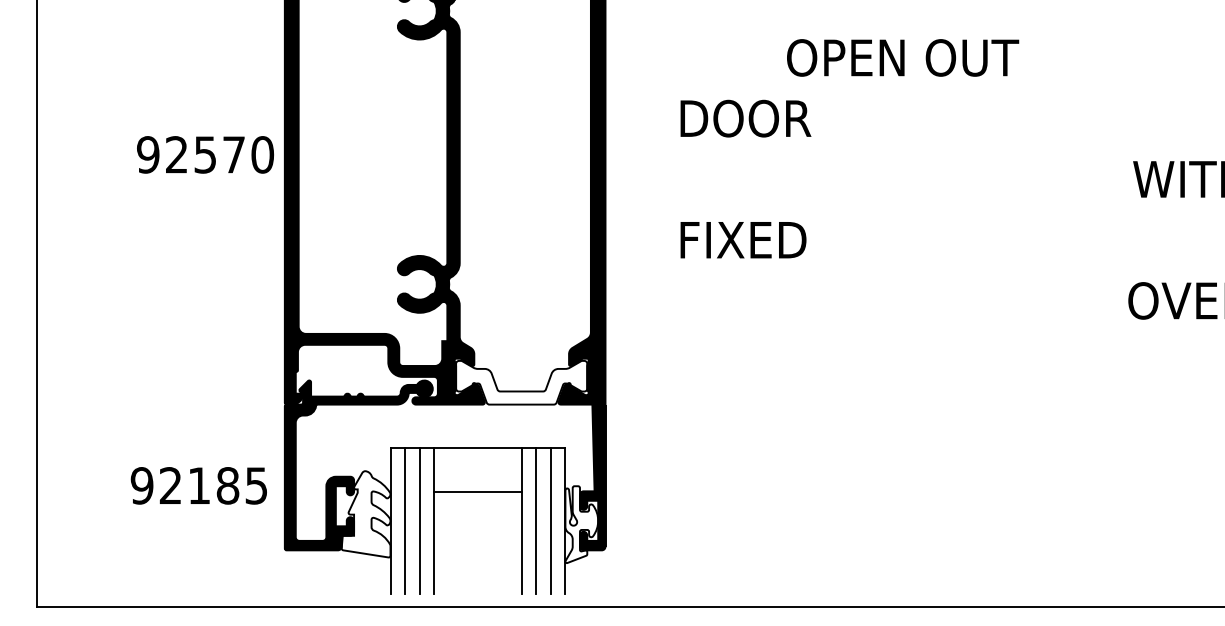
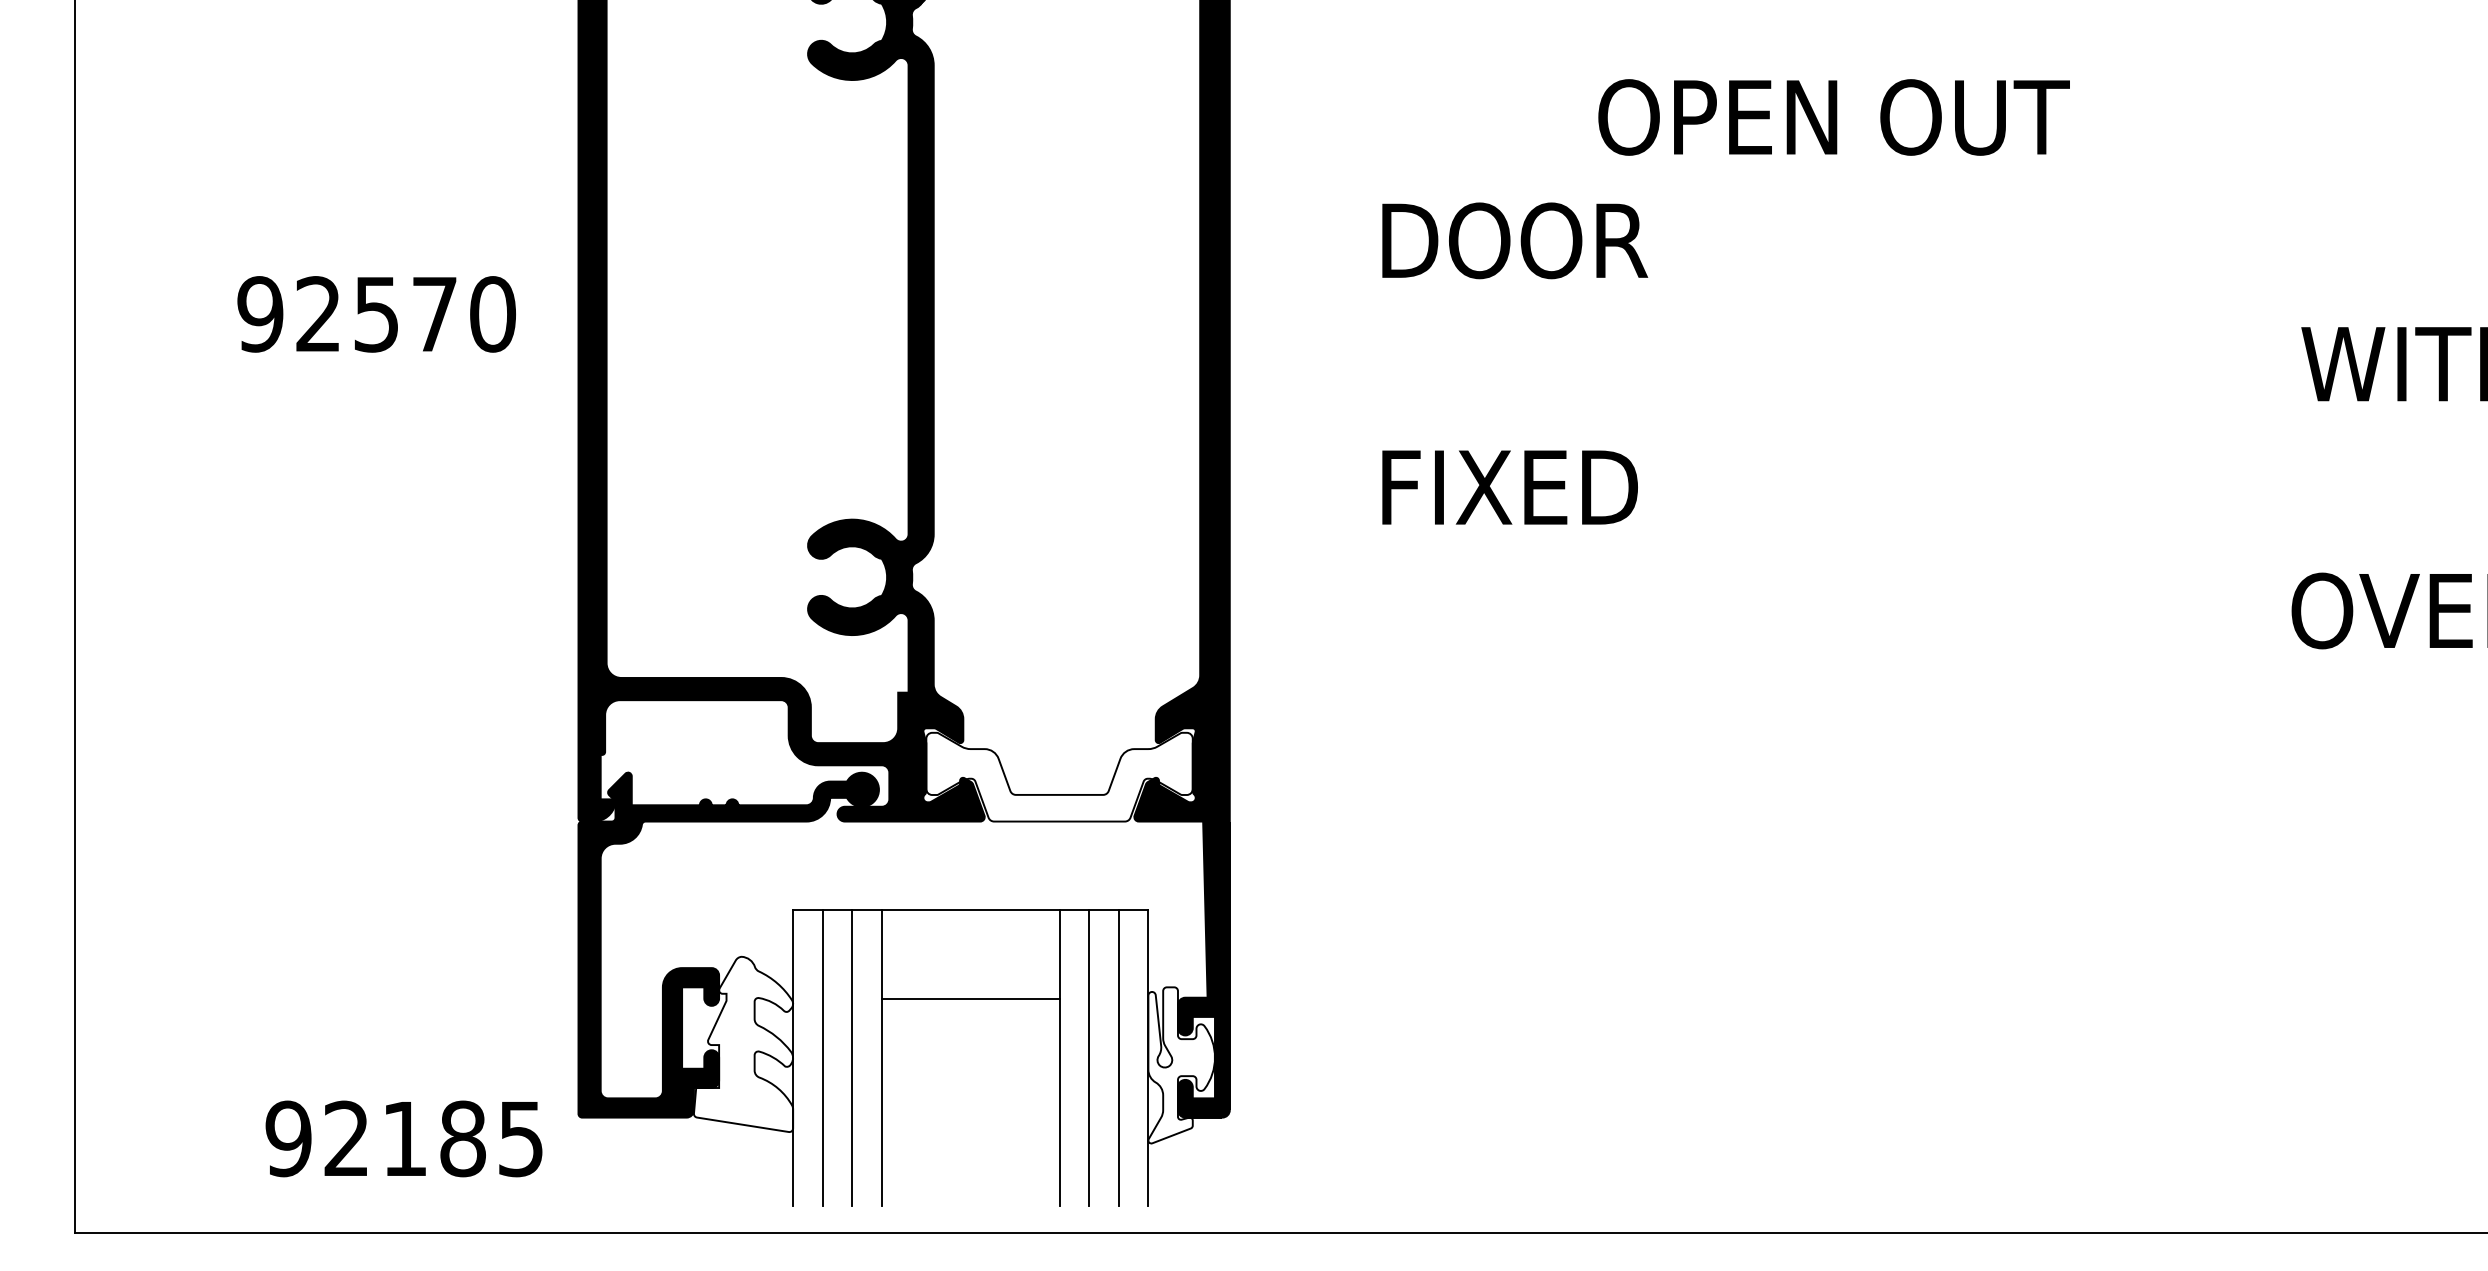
text: (205, 154) -> (376, 313), moved
text: (198, 485) -> (403, 1138), moved

